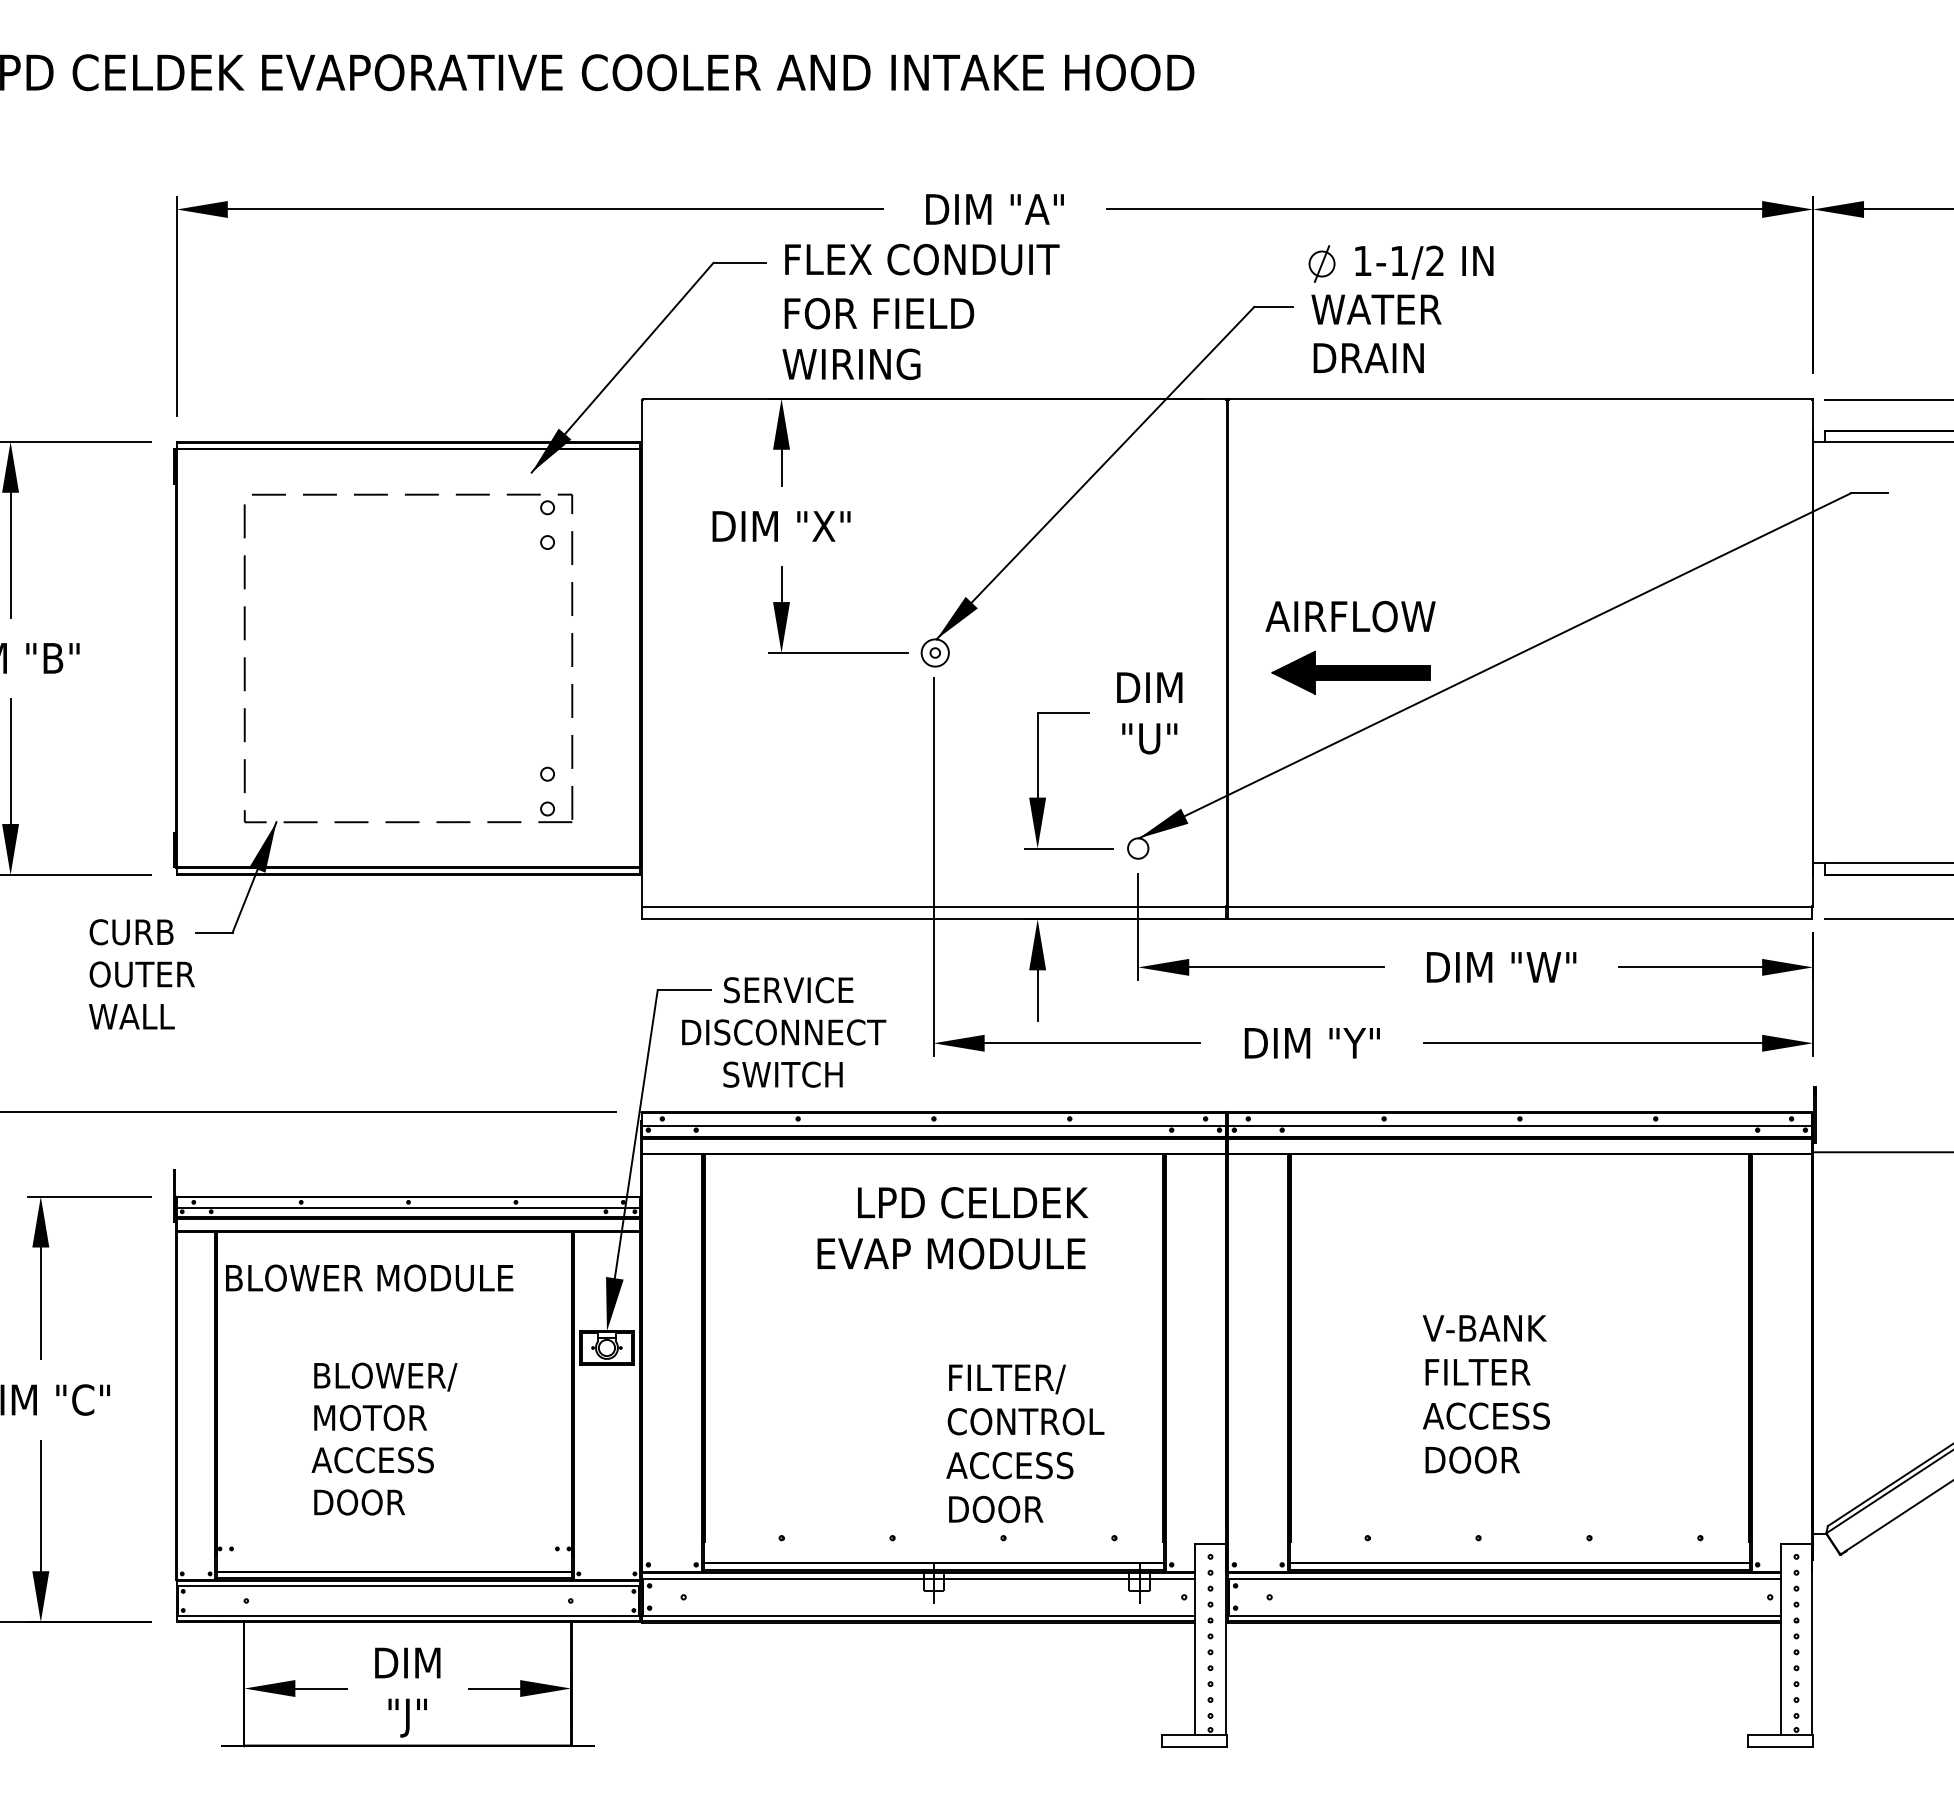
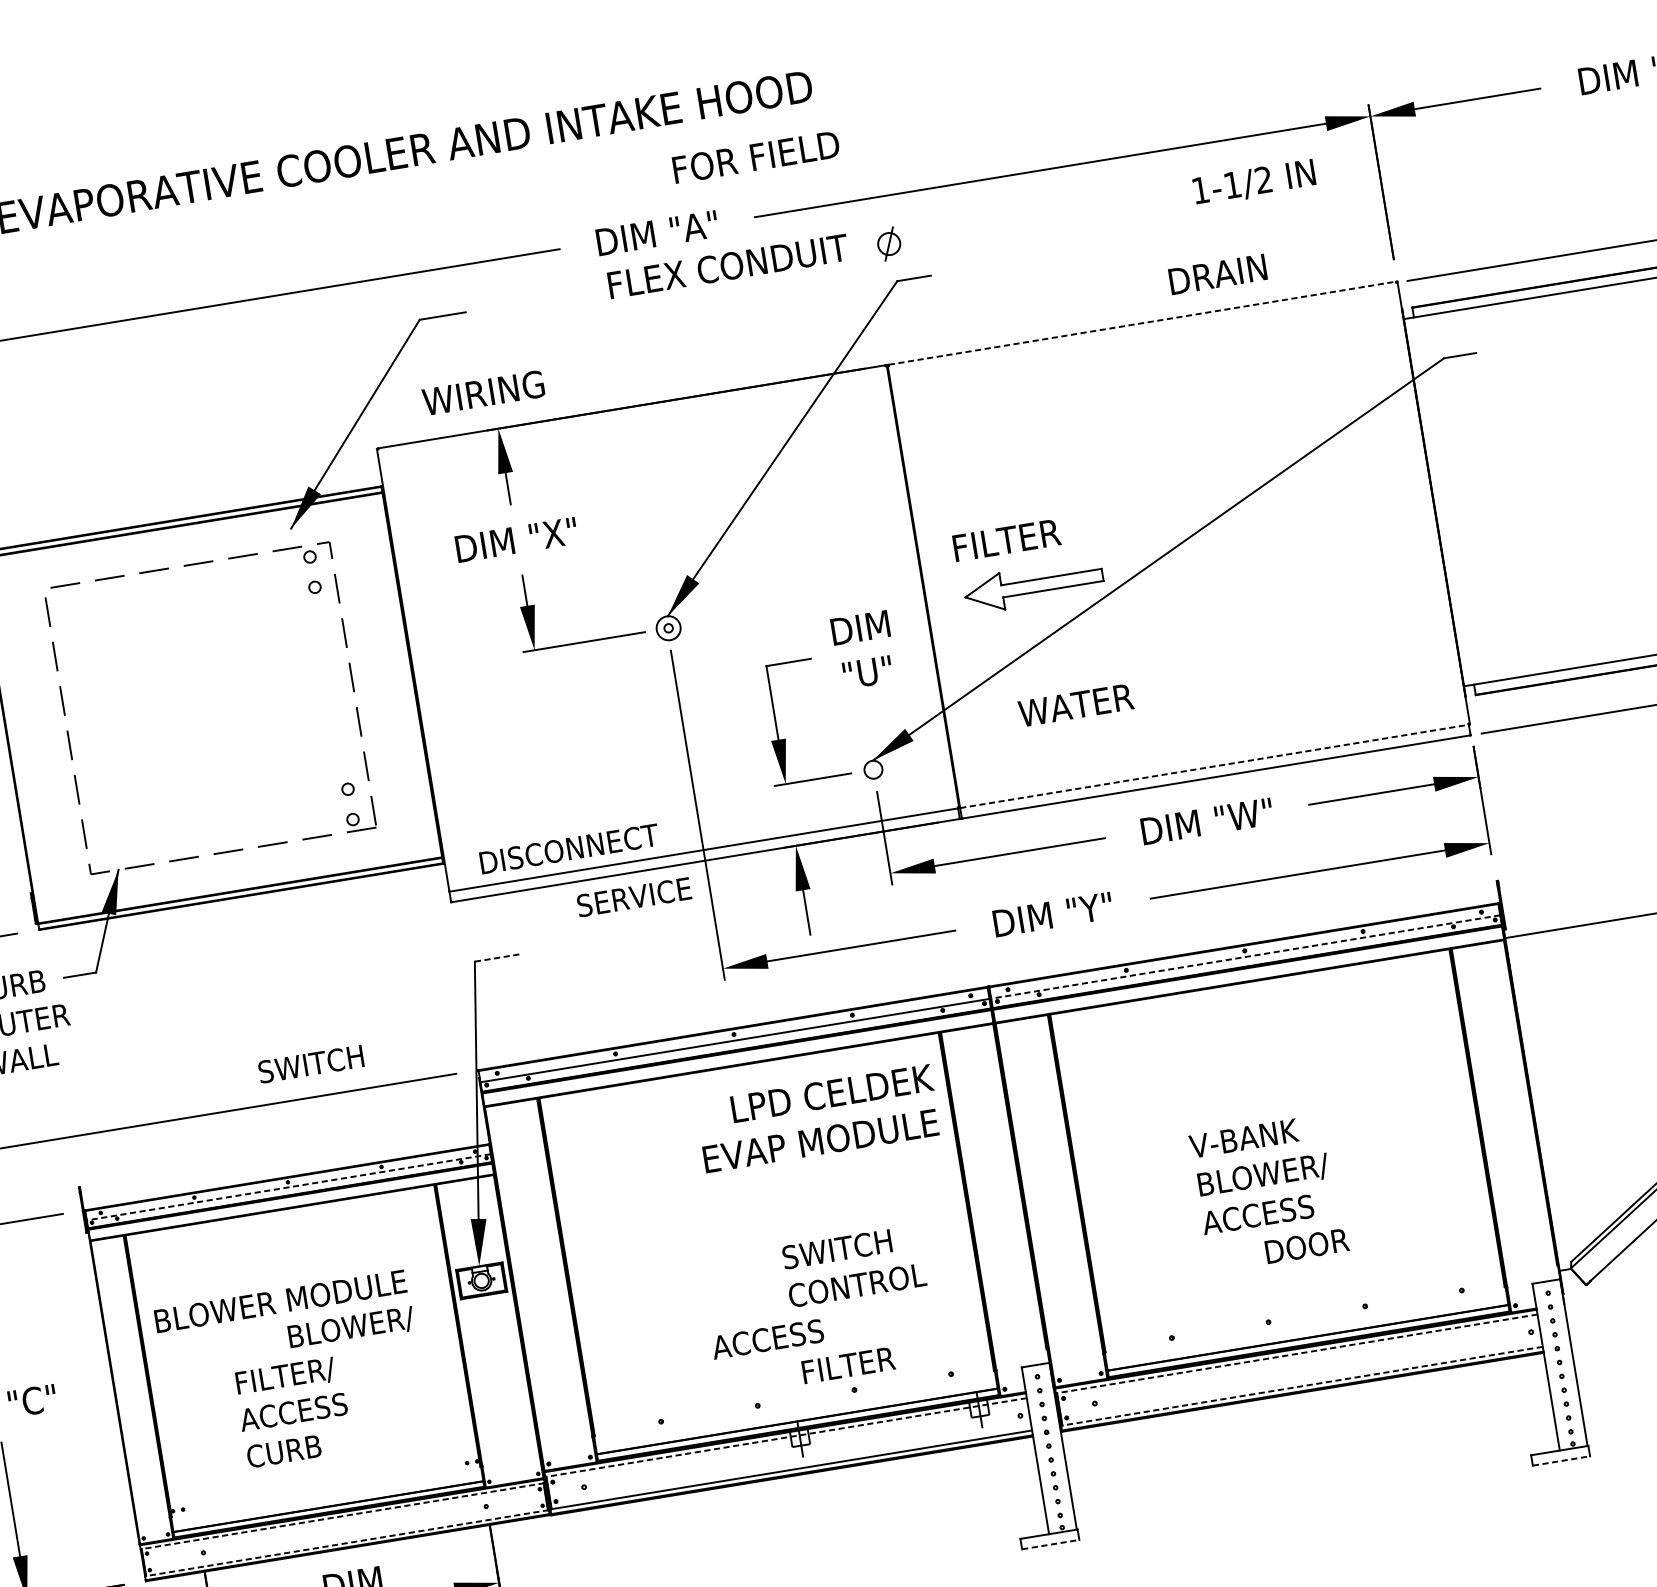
text: (922, 259) -> (728, 266), moved
text: (1424, 262) -> (1254, 182), moved
part: (1321, 263) -> (888, 243), moved
text: (1376, 309) -> (1076, 705), moved
text: (879, 313) -> (756, 157), moved
text: (1368, 357) -> (1217, 273), moved
text: (851, 363) -> (483, 392), moved
line: (1521, 398) -> (1143, 322), solid -> dashed
text: (1350, 616) -> (1025, 537), AIRFLOW -> FILTER
fill: (1351, 672) -> (1034, 585), removed
line: (1521, 907) -> (1215, 766), solid -> dashed
line: (684, 990) -> (498, 958), solid -> dashed
text: (788, 990) -> (634, 897), moved
text: (784, 1032) -> (569, 848), moved
text: (782, 1074) -> (310, 1064), moved
line: (1519, 1125) -> (1245, 956), solid -> dashed
line: (408, 1208) -> (288, 1187), solid -> dashed
text: (952, 1228) -> (818, 1118), moved
text: (369, 1277) -> (280, 1300), moved
text: (1501, 1373) -> (1264, 1175), FILTER -> BLOWER/
text: (385, 1376) -> (351, 1327), moved
text: (1009, 1379) -> (837, 1250), FILTER/ -> SWITCH
text: (372, 1418) -> (287, 1375), MOTOR -> FILTER/
text: (1472, 1459) -> (1306, 1245), moved
text: (1009, 1465) -> (767, 1339), moved
text: (359, 1502) -> (288, 1450), DOOR -> CURB
text: (1003, 1509) -> (850, 1365), DOOR -> FILTER
line: (917, 1578) -> (785, 1437), solid -> dashed
line: (1503, 1578) -> (1295, 1353), solid -> dashed
line: (408, 1585) -> (342, 1516), solid -> dashed
line: (1503, 1615) -> (1301, 1386), solid -> dashed
line: (408, 1616) -> (347, 1543), solid -> dashed
line: (1194, 1746) -> (1050, 1544), solid -> dashed
line: (1780, 1746) -> (1561, 1460), solid -> dashed

